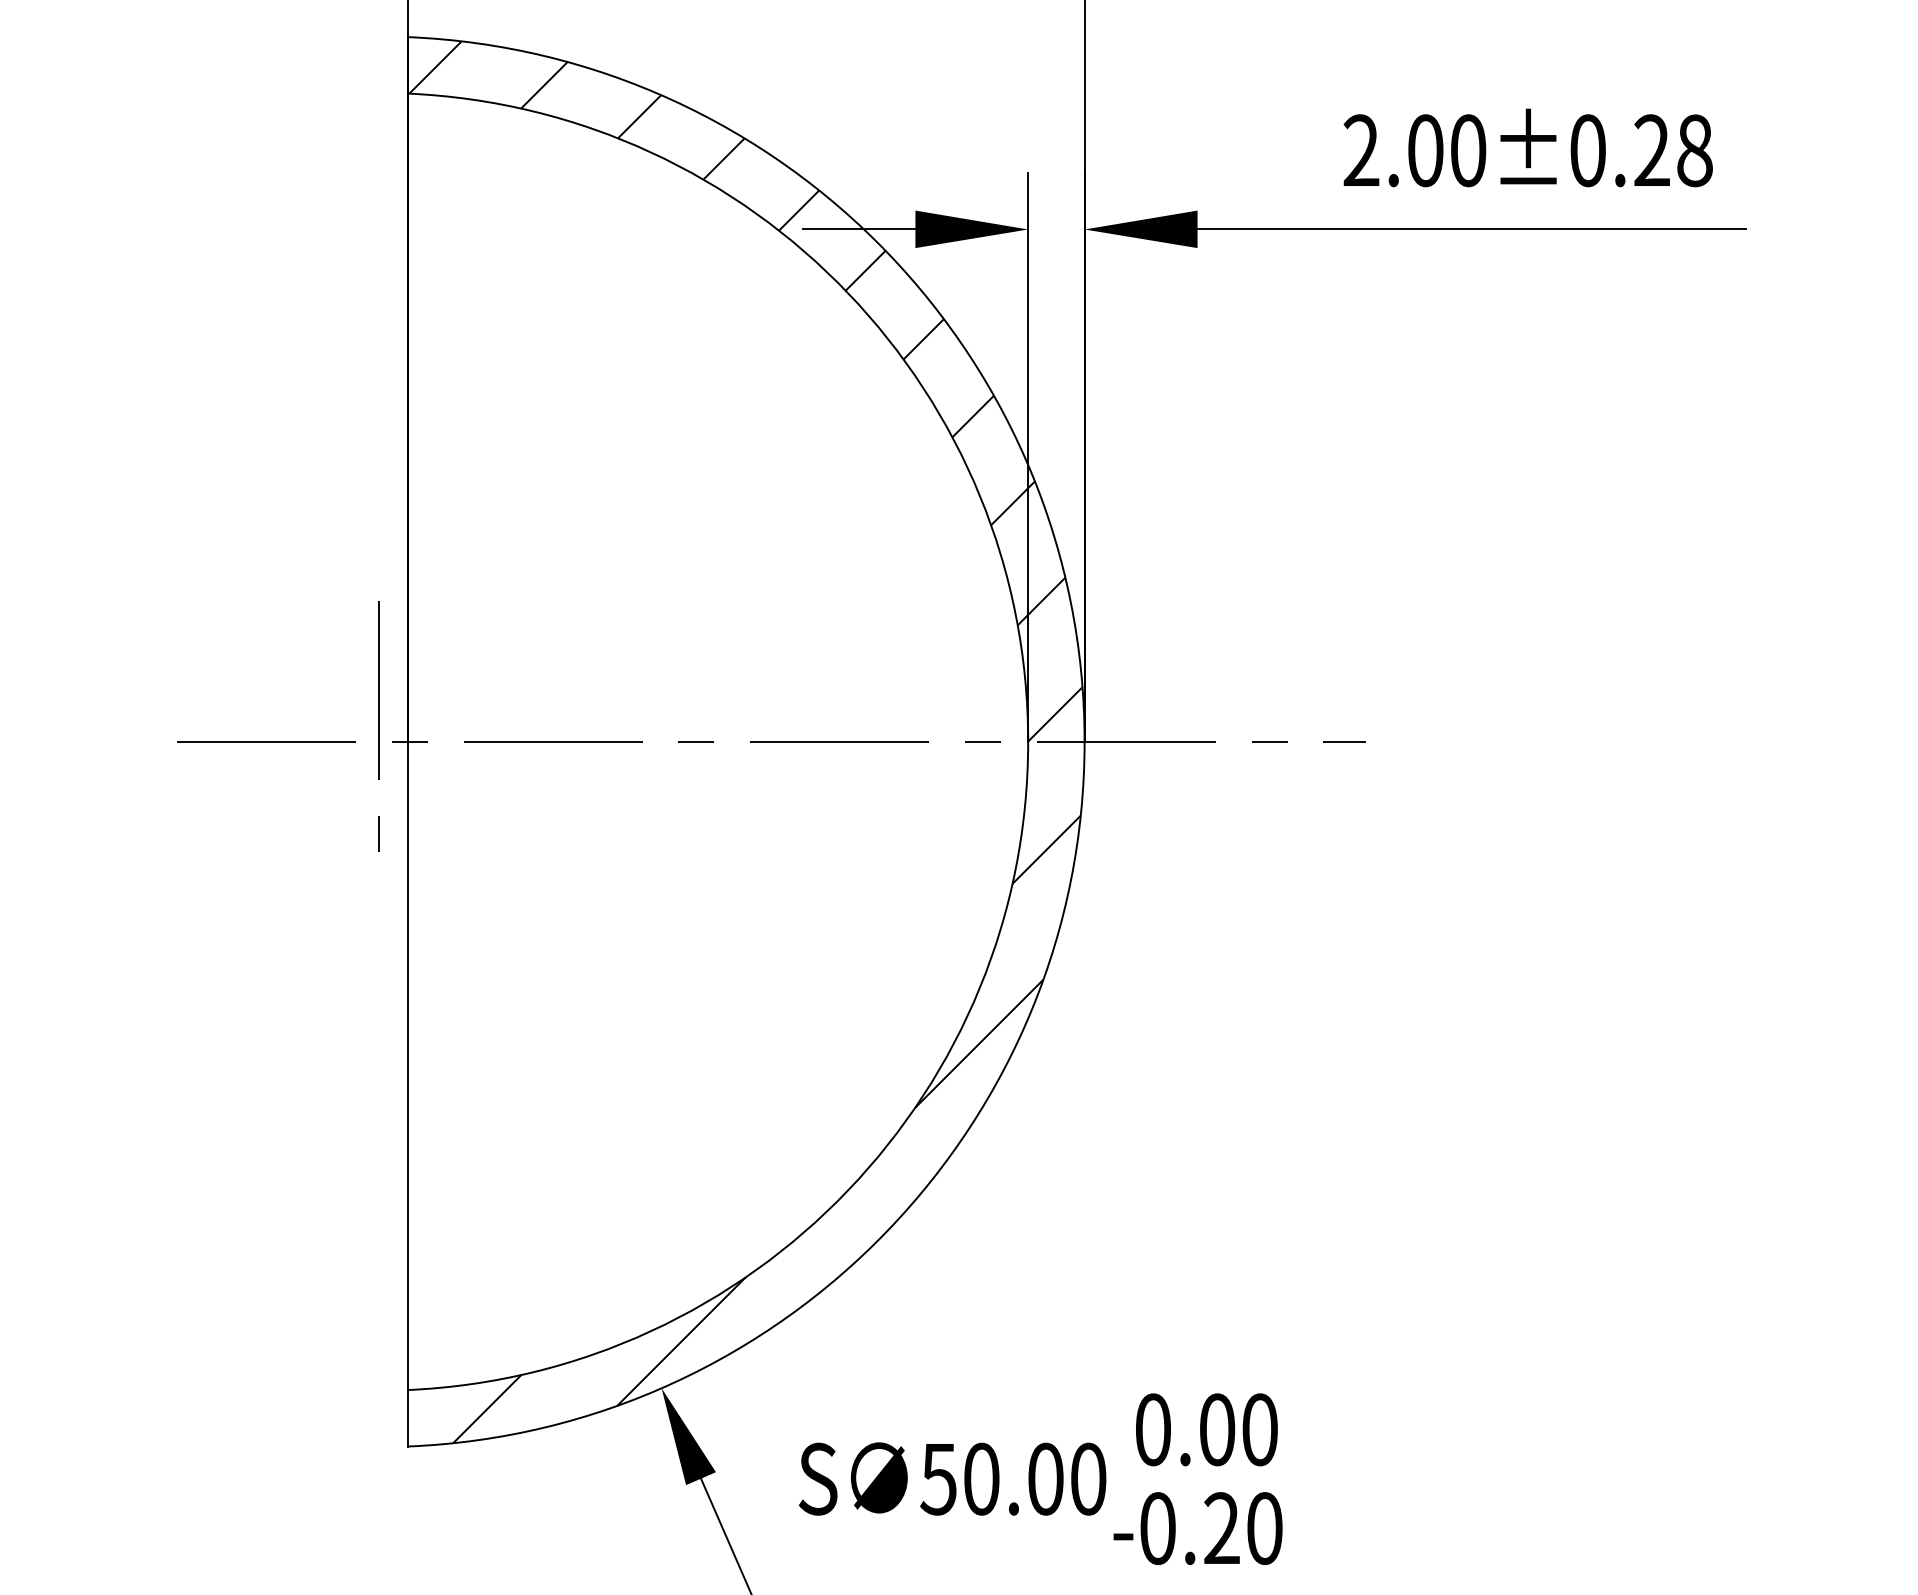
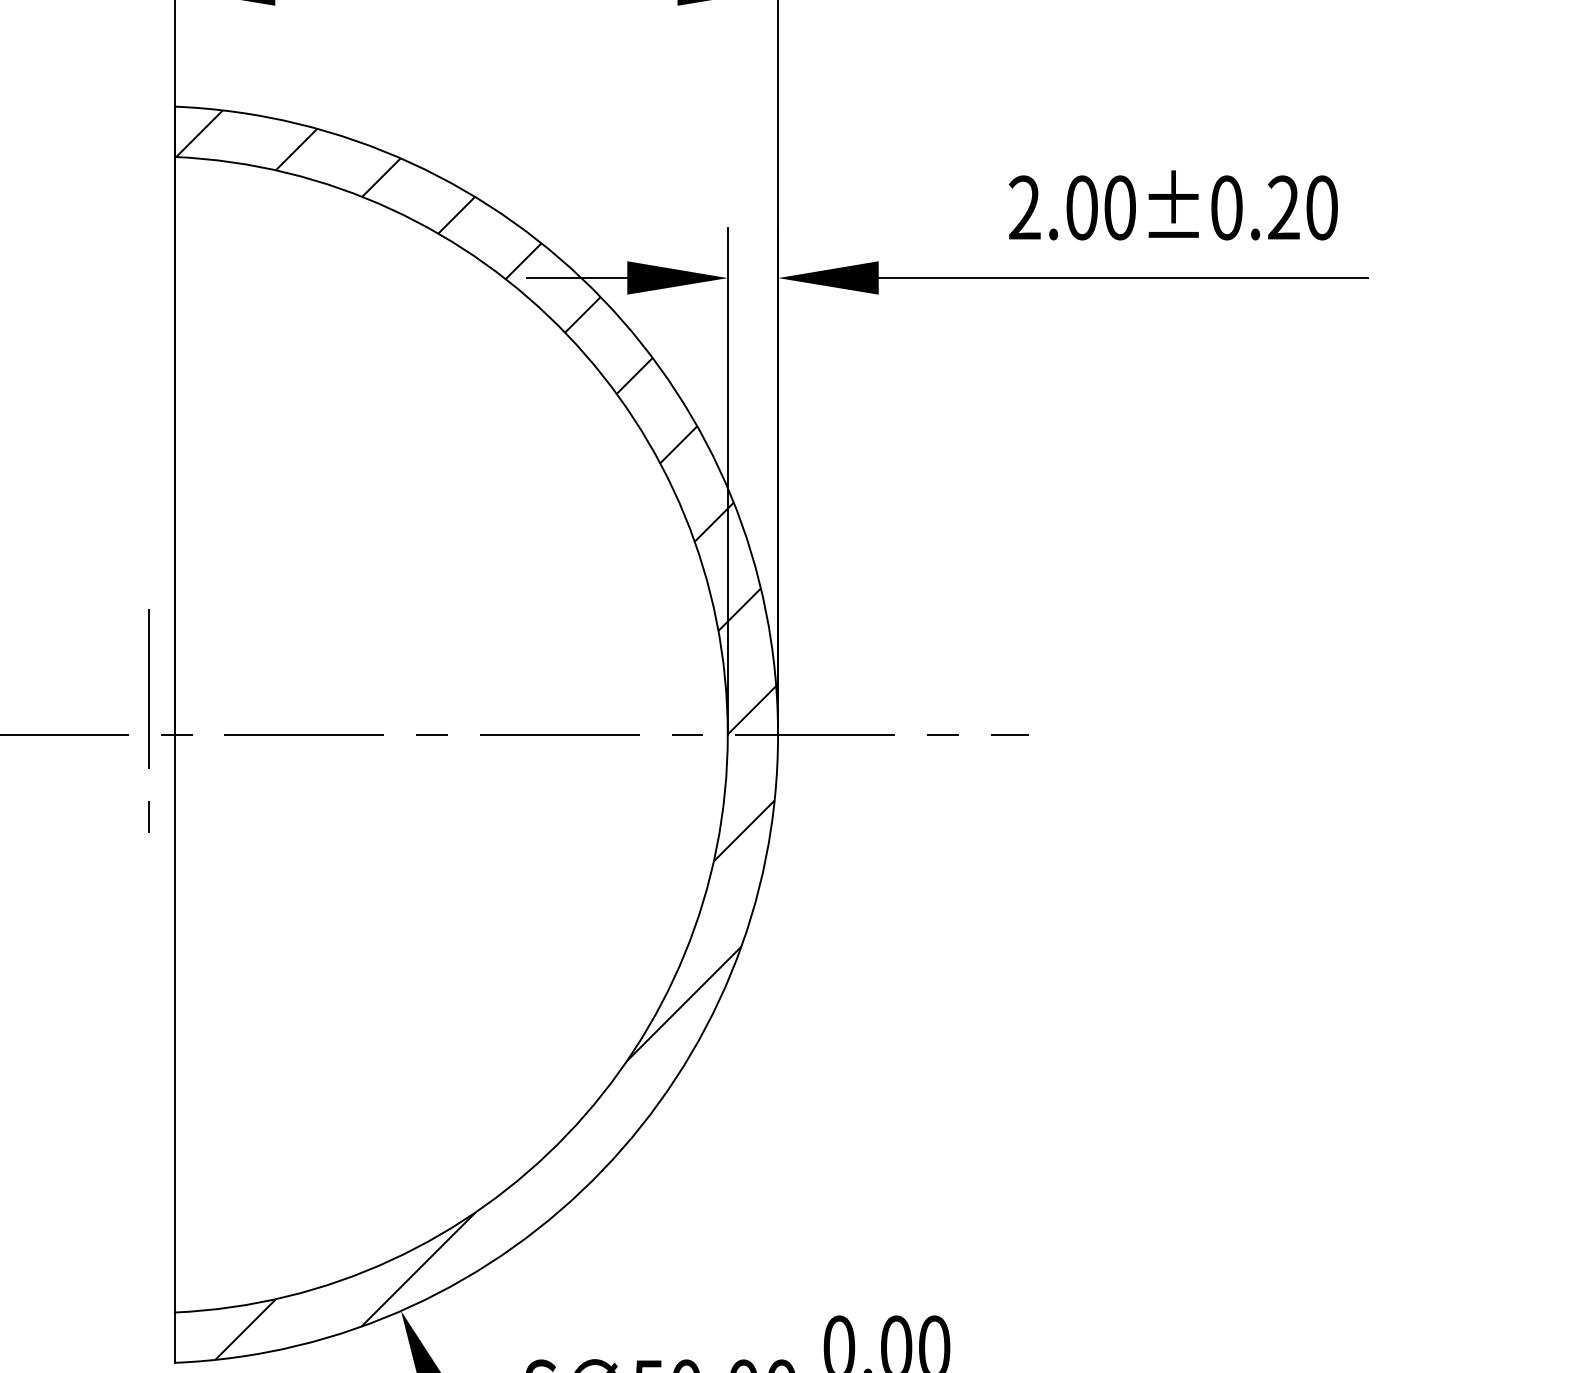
text: (1694, 150) -> (1321, 207), 2.00±0.28 -> 2.00±0.20

